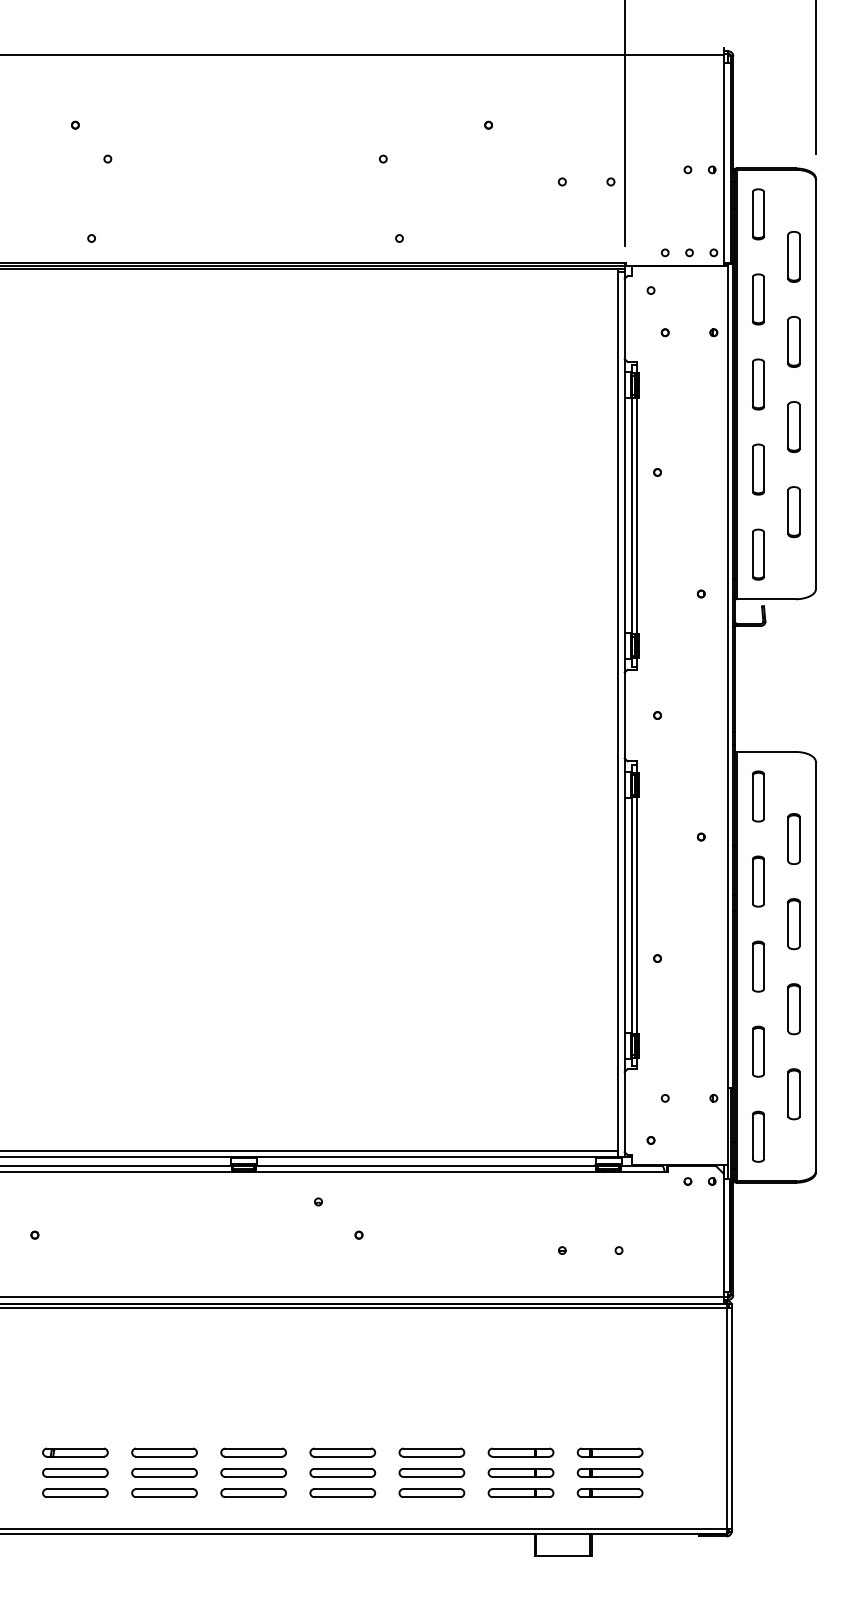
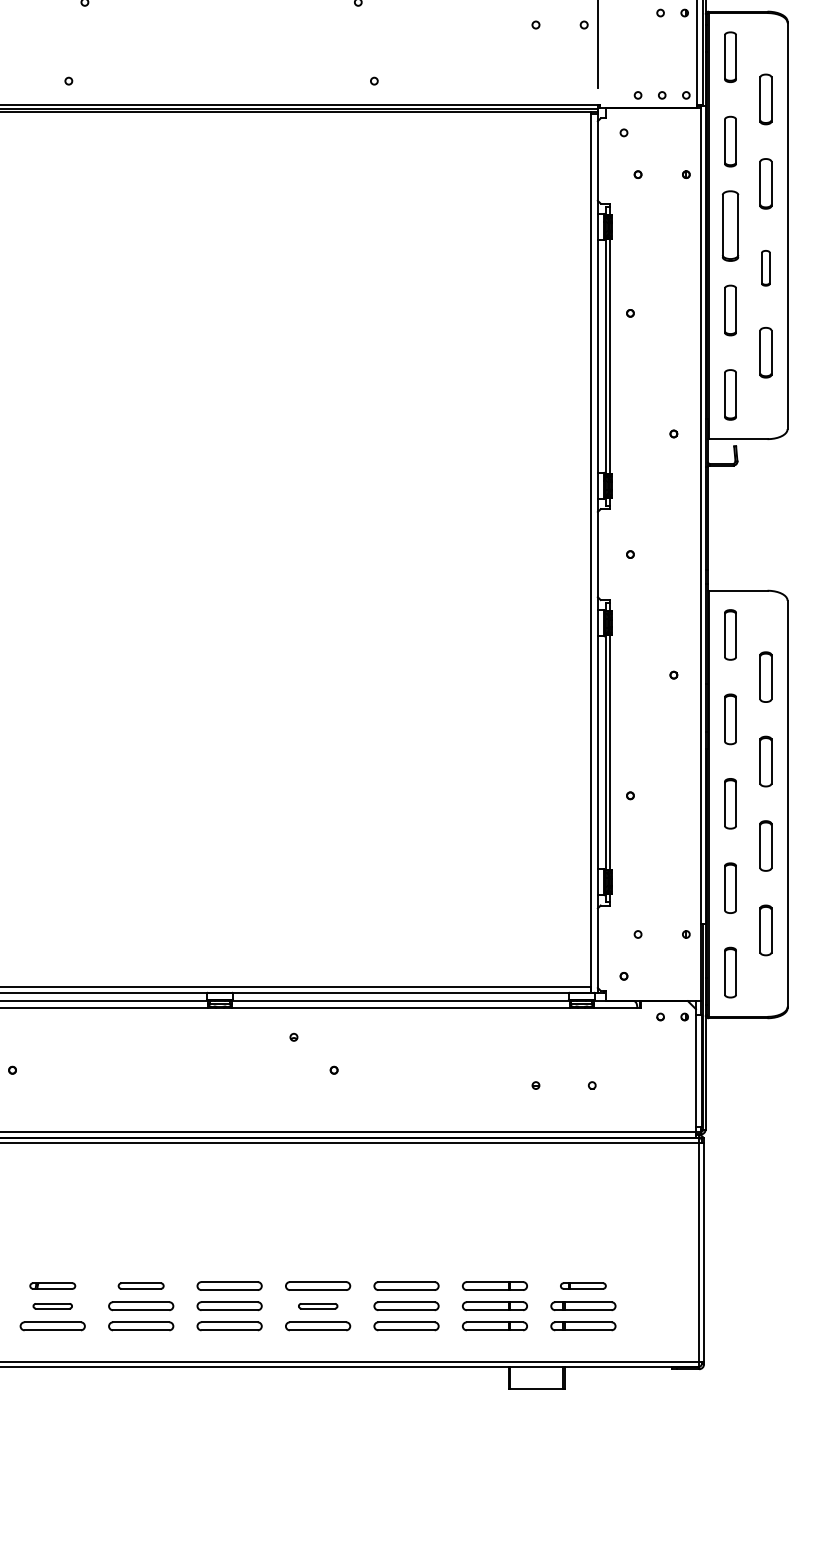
part: (758, 384) -> (730, 226), size x1.4
part: (793, 426) -> (765, 267), size x0.7
part: (75, 1452) -> (52, 1285), size x0.7
part: (164, 1452) -> (141, 1285), size x0.7
part: (609, 1452) -> (582, 1285), size x0.7
part: (75, 1472) -> (52, 1305), size x0.6
part: (342, 1472) -> (317, 1305), size x0.6

